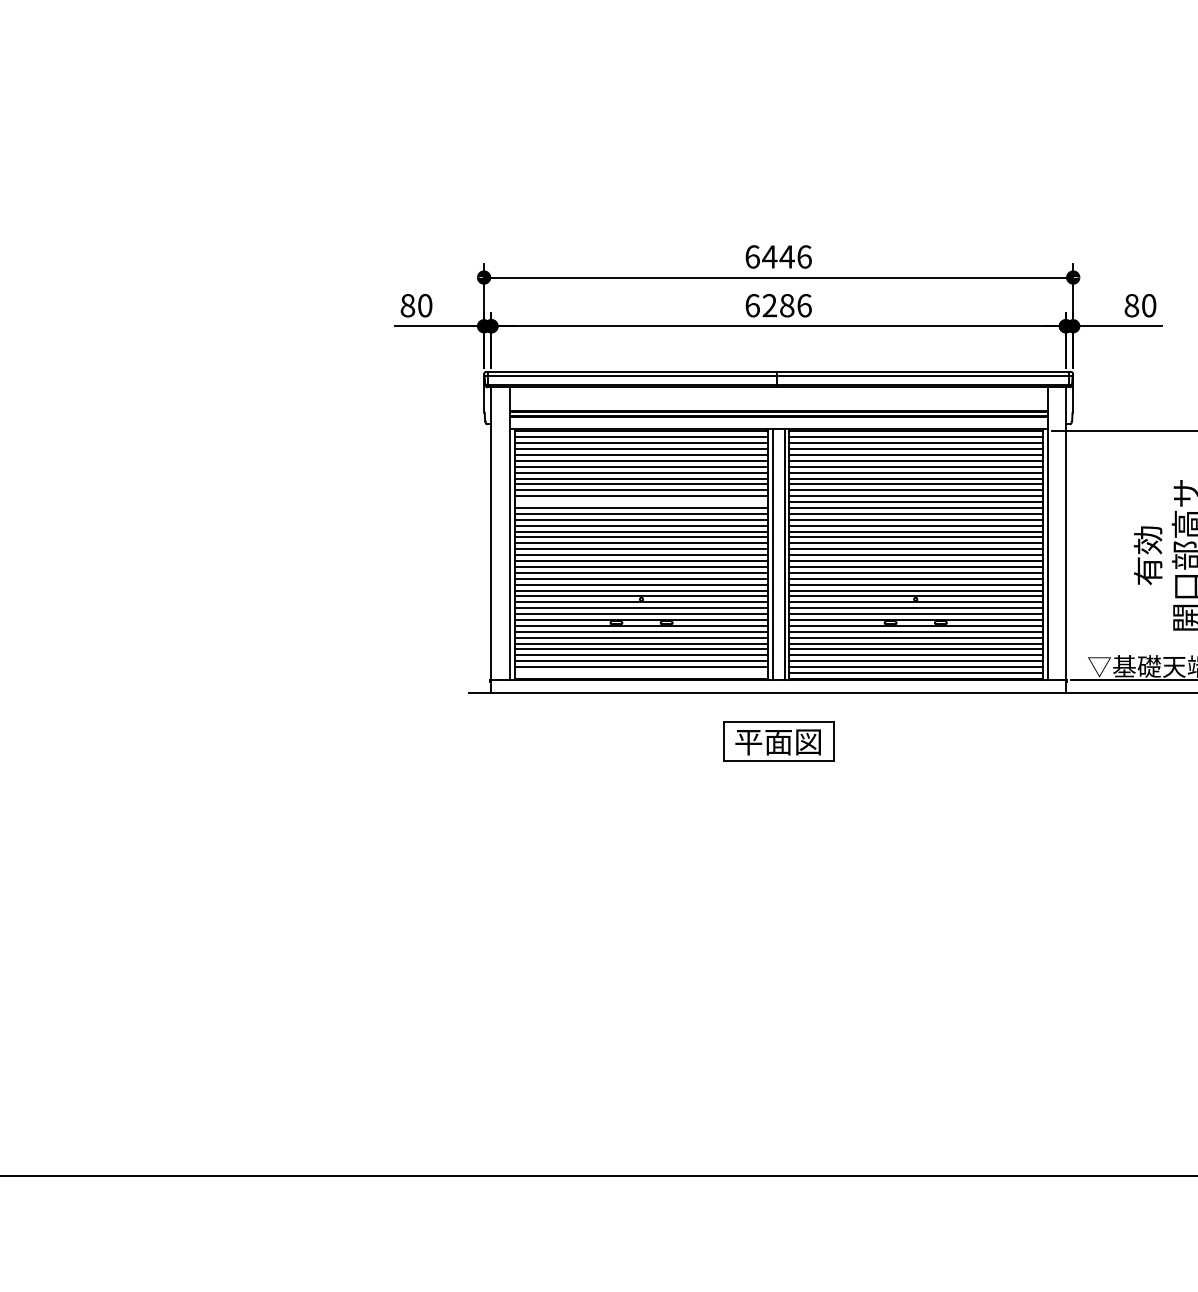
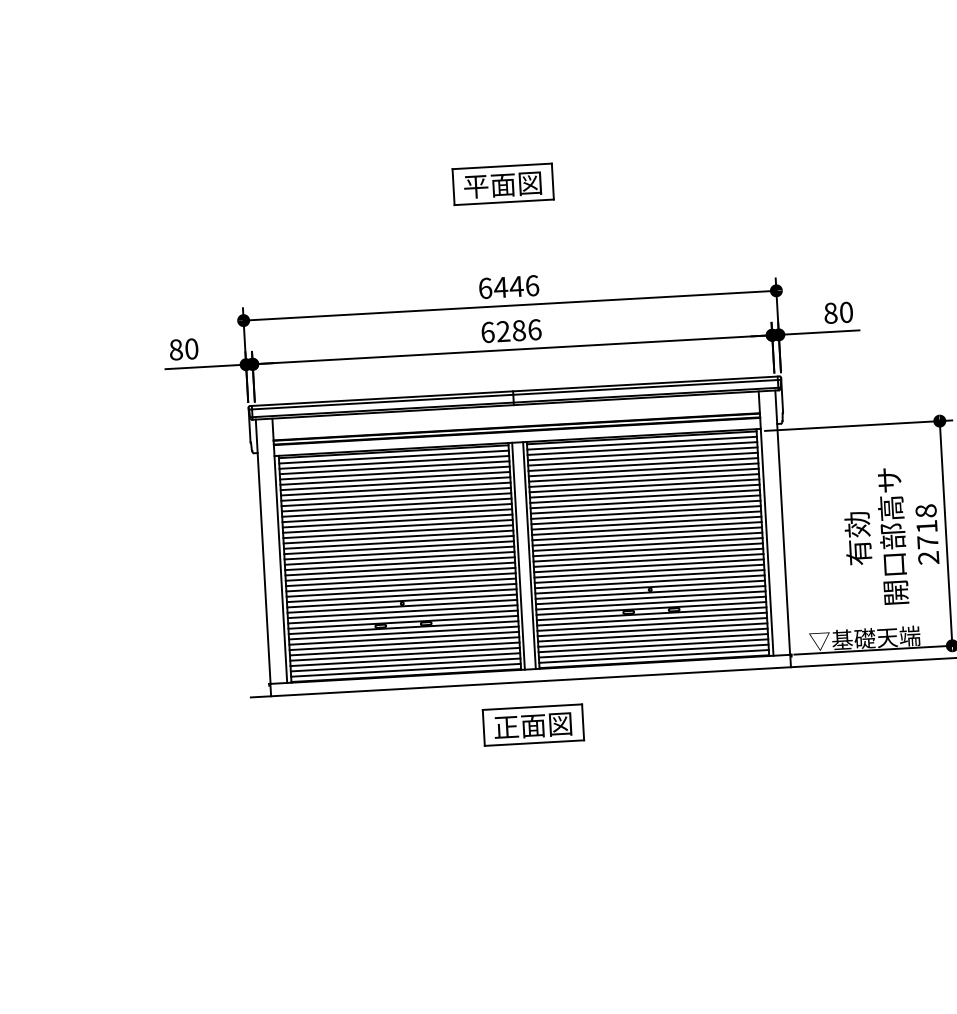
part: (778, 142) -> (503, 183), added
line: (641, 502) -> (397, 516), added
line: (641, 673) -> (406, 670), added
text: (748, 742) -> (506, 727), 平面図 -> 正面図

